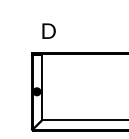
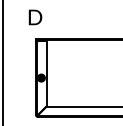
text: (48, 30) -> (34, 16), moved

